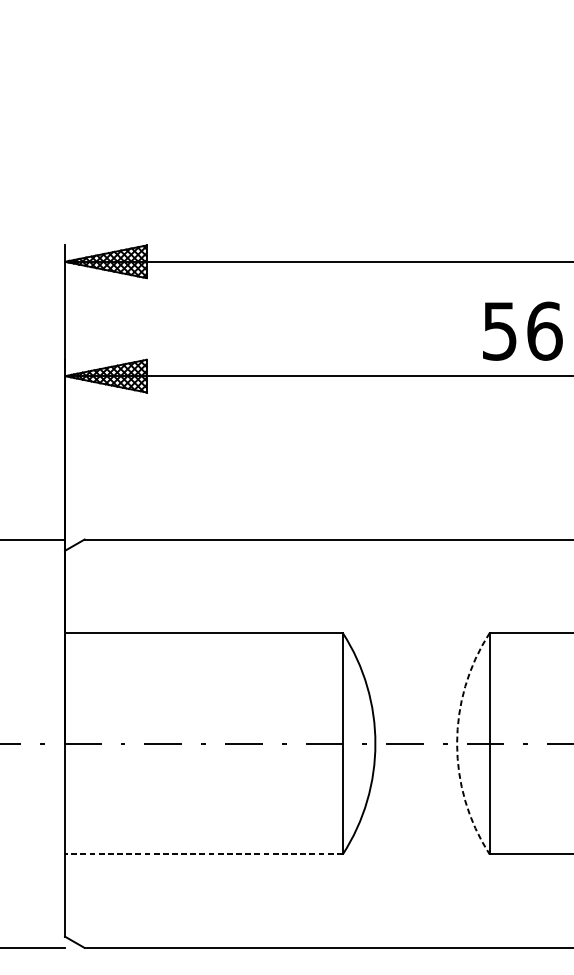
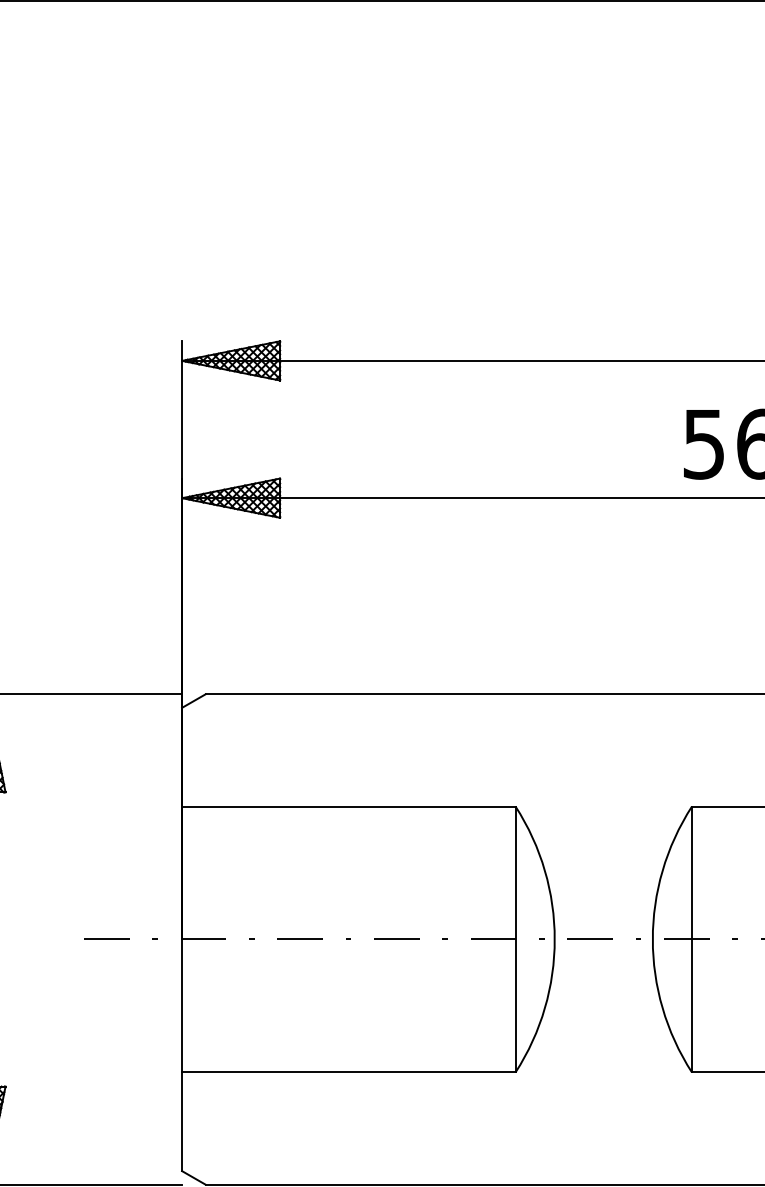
arc: (456, 743) -> (652, 939), dashed -> solid
line: (203, 854) -> (348, 1072), dashed -> solid

